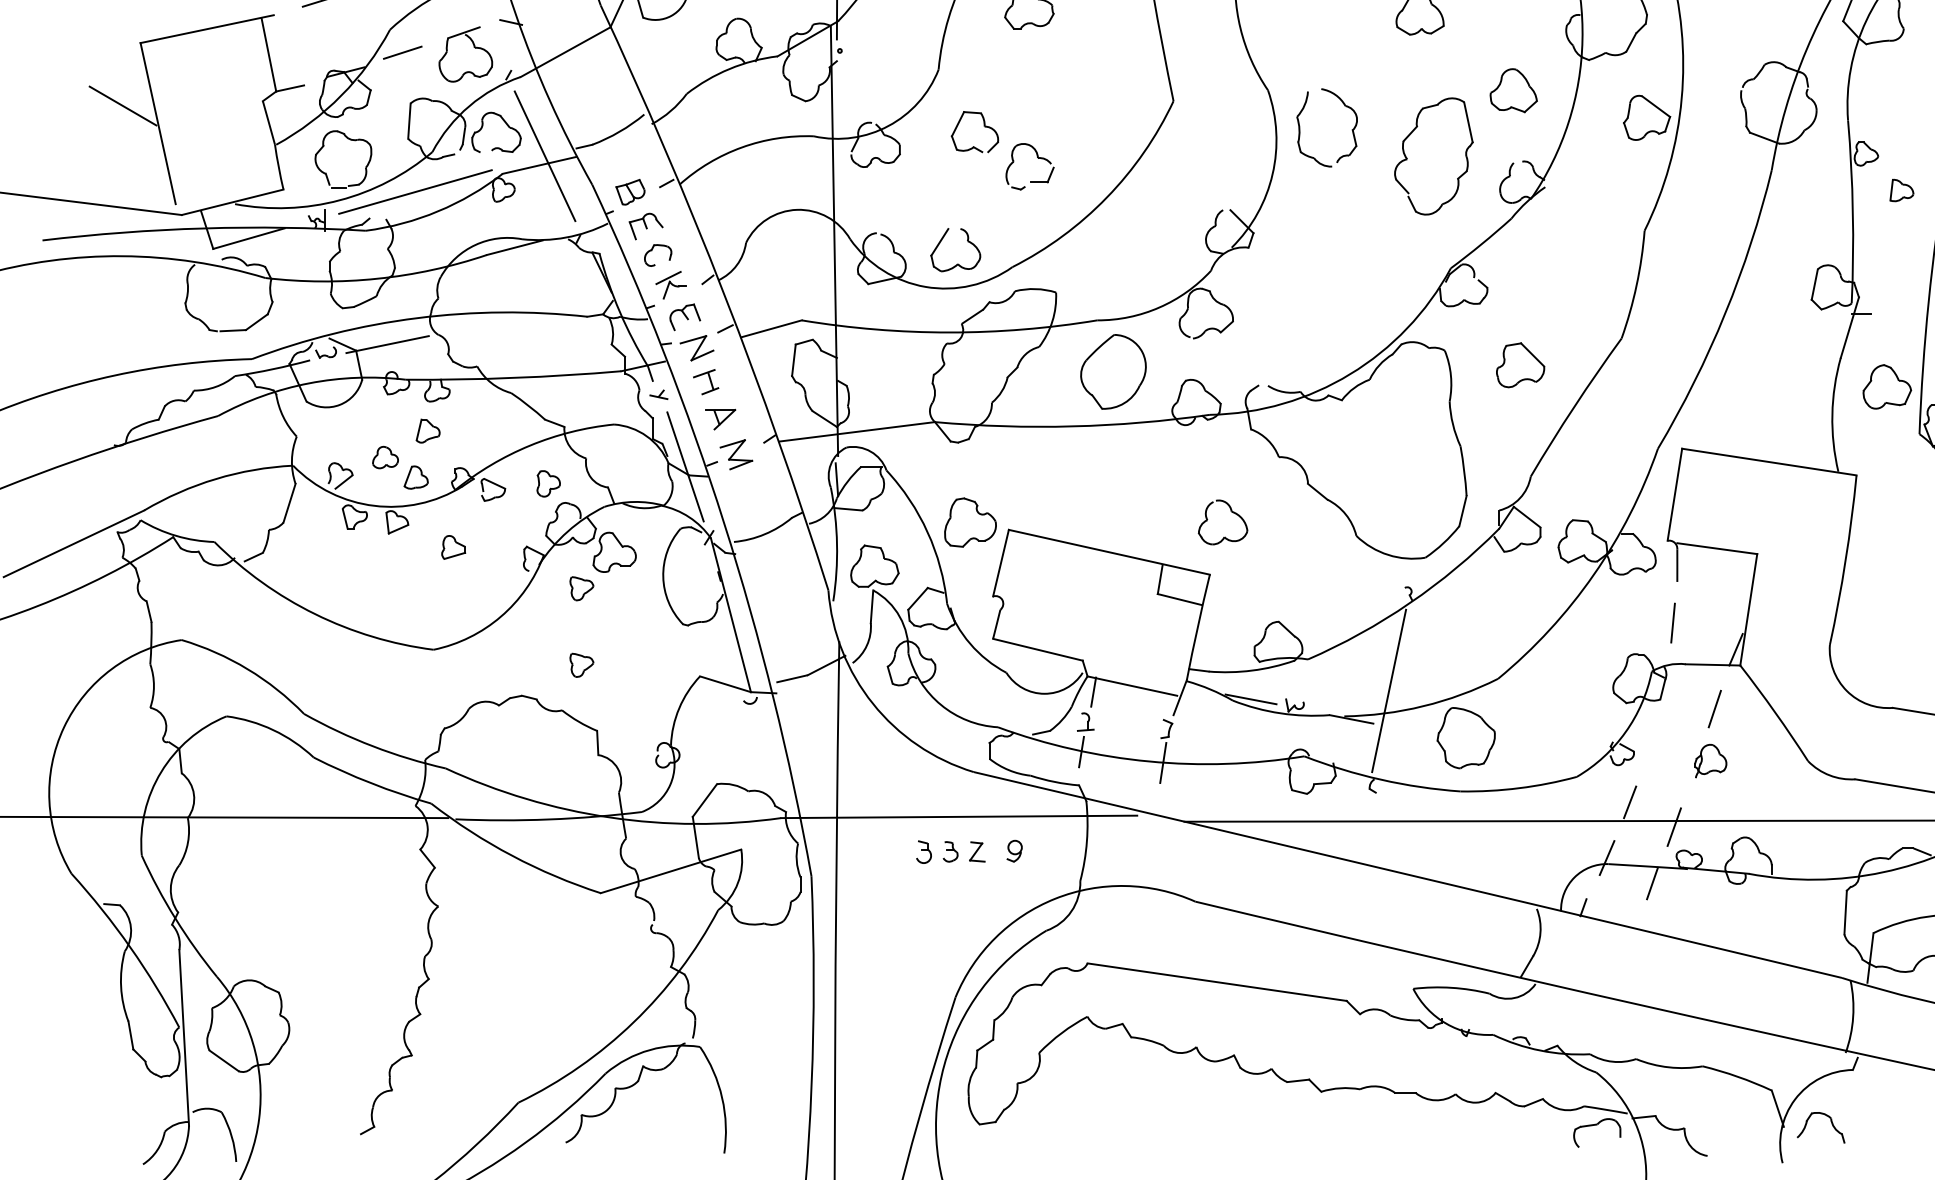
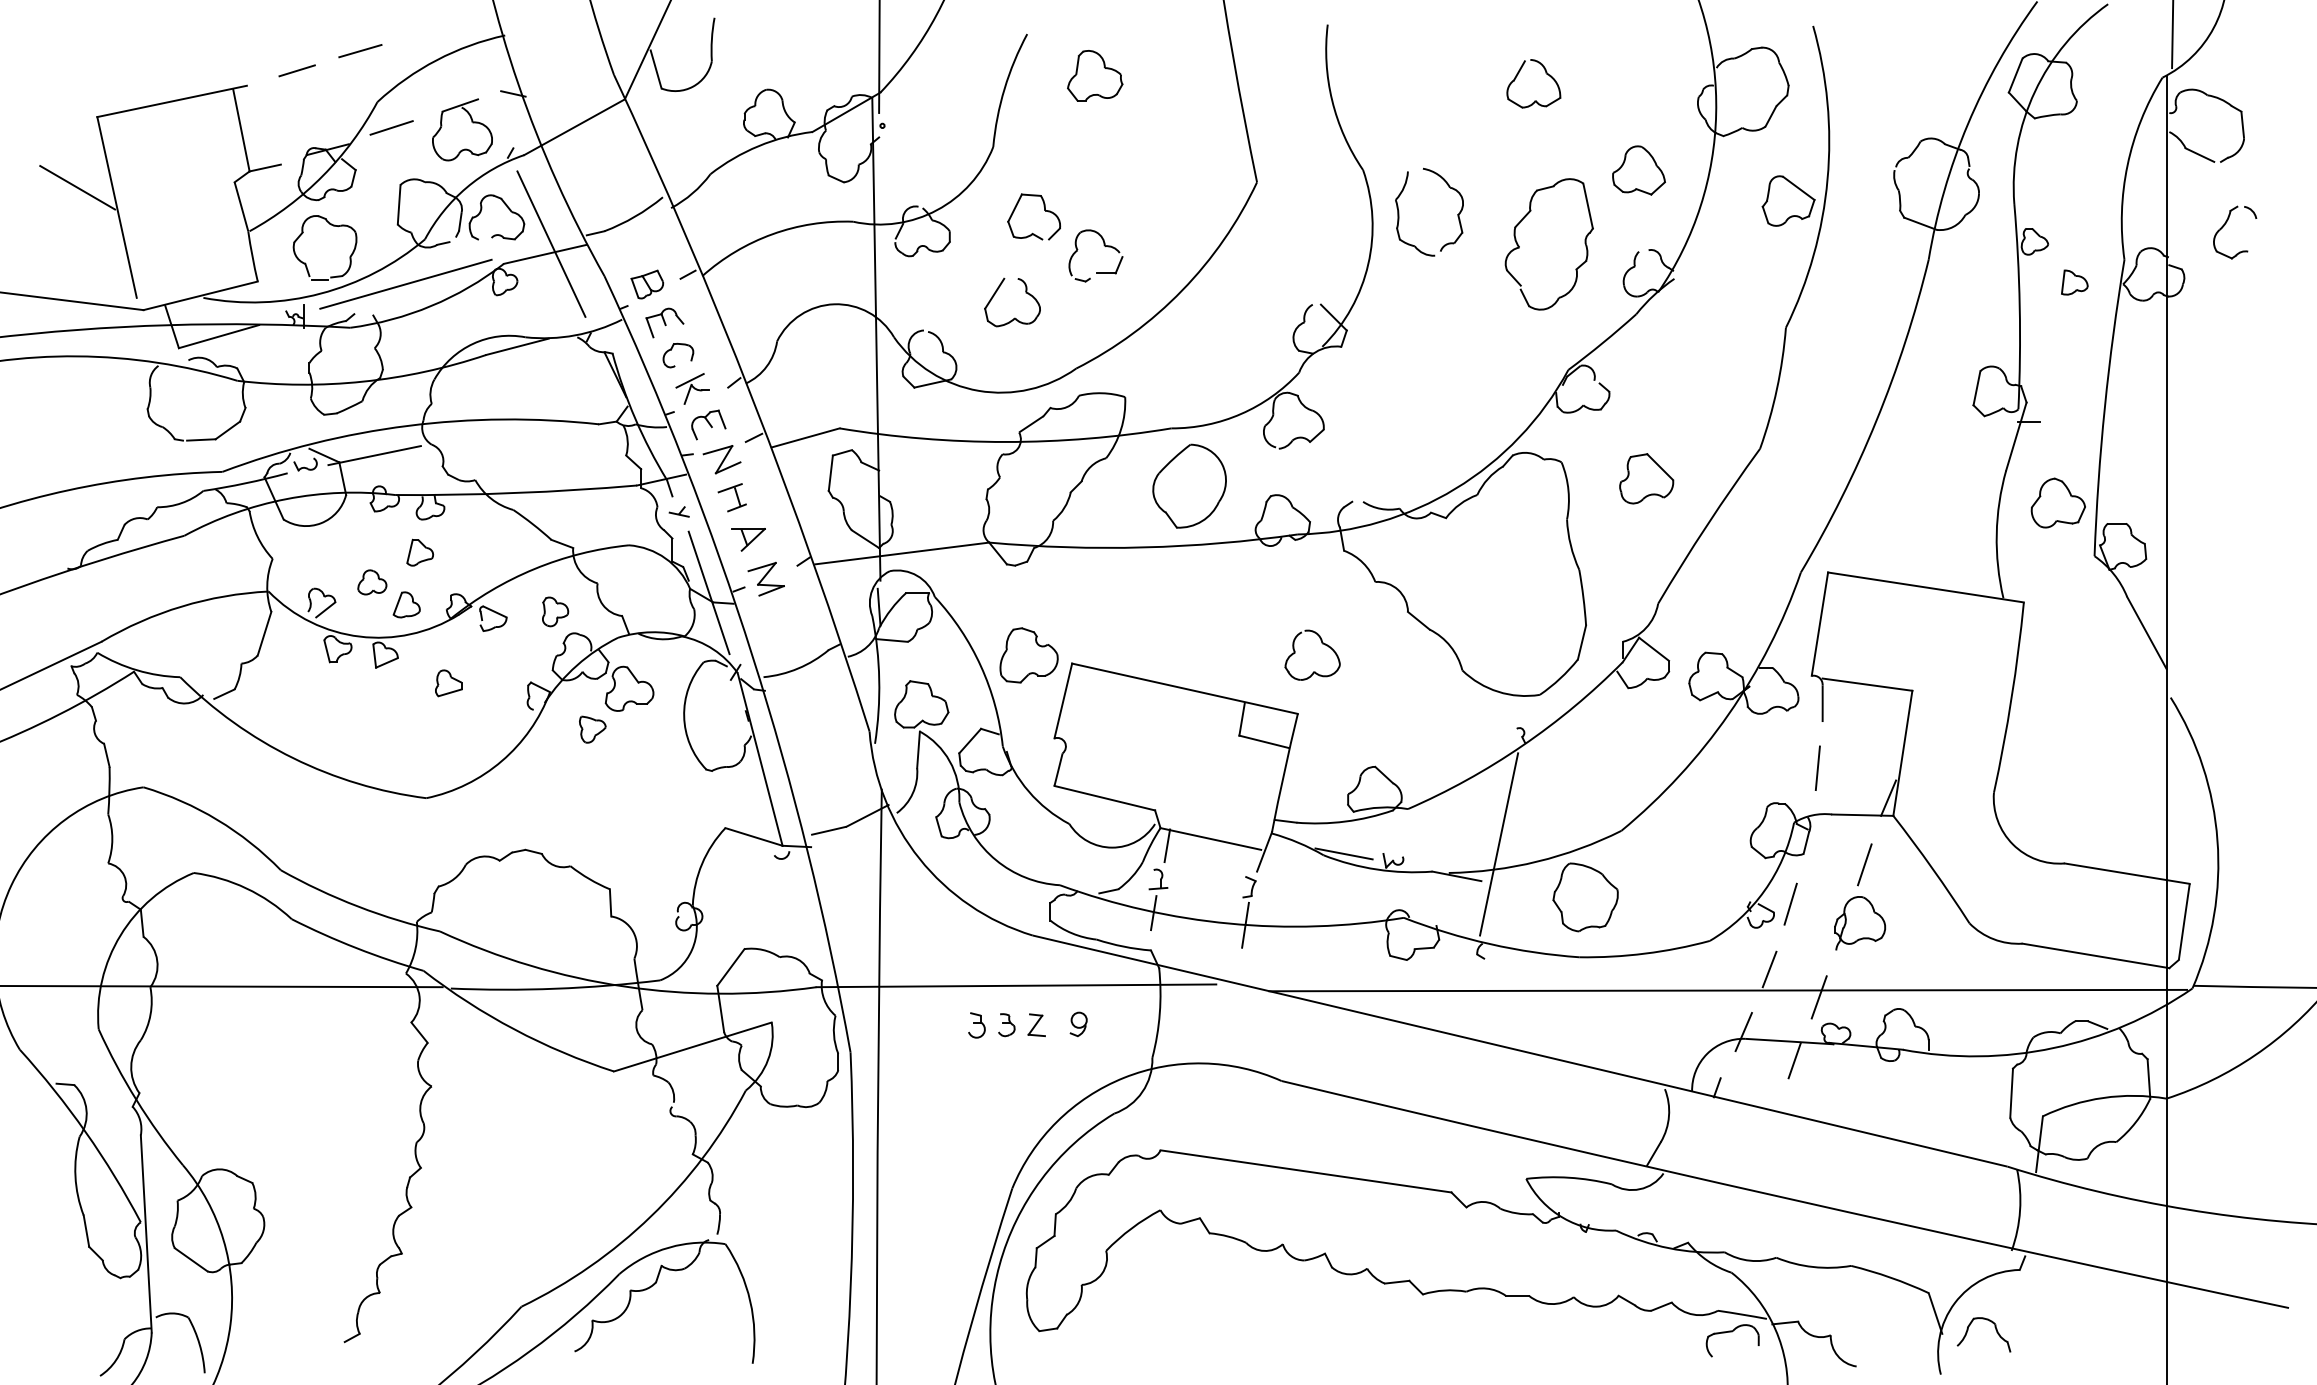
part: (957, 263) -> (1014, 317), moved
part: (581, 665) -> (592, 815), removed
line: (1648, 743) -> (1790, 903), added
part: (1711, 761) -> (1860, 923), size x1.43

